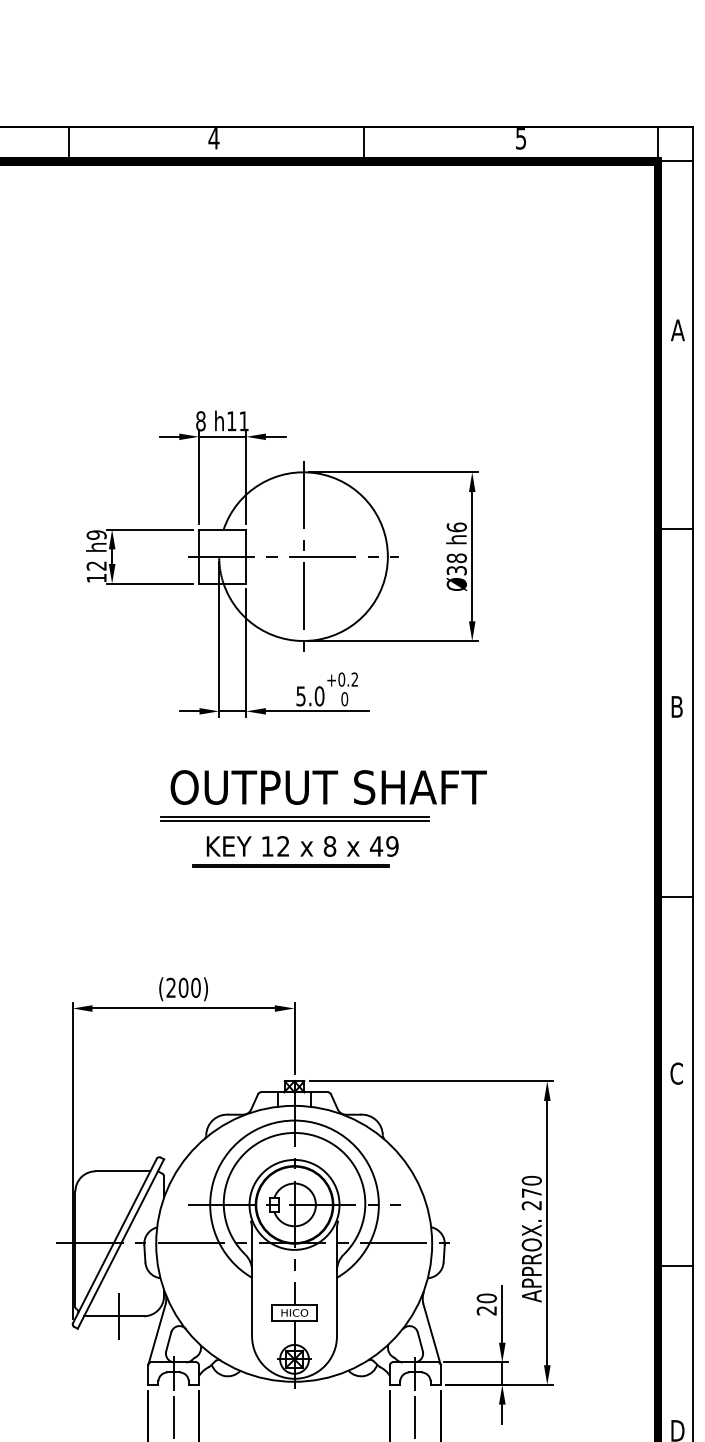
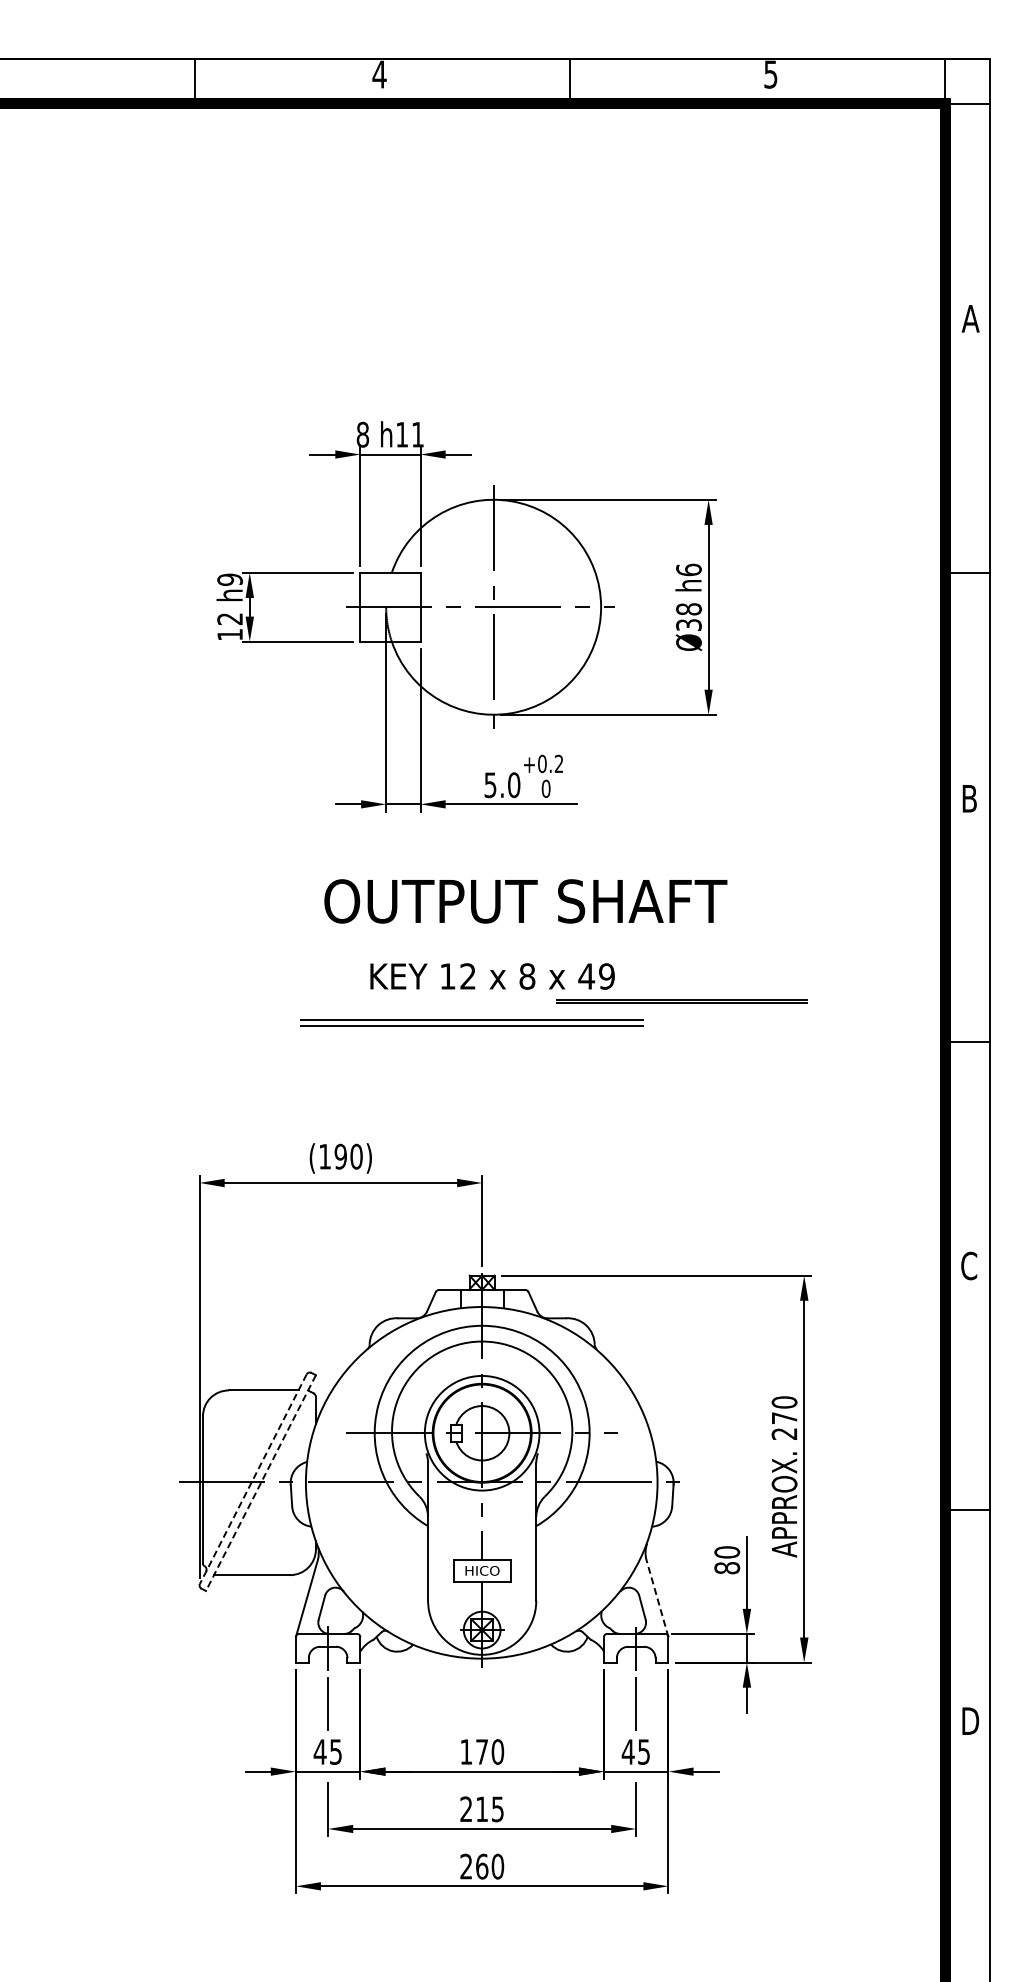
part: (294, 818) -> (471, 1022), moved
line: (290, 865) -> (681, 1000), moved
text: (177, 987) -> (333, 1156), (200) -> (190)
line: (115, 1241) -> (253, 1479), solid -> dashed
line: (120, 1244) -> (260, 1483), solid -> dashed
text: (487, 1311) -> (727, 1568), 20 -> 80
line: (118, 1316) -> (258, 1575), removed
line: (432, 1334) -> (657, 1598), solid -> dashed

